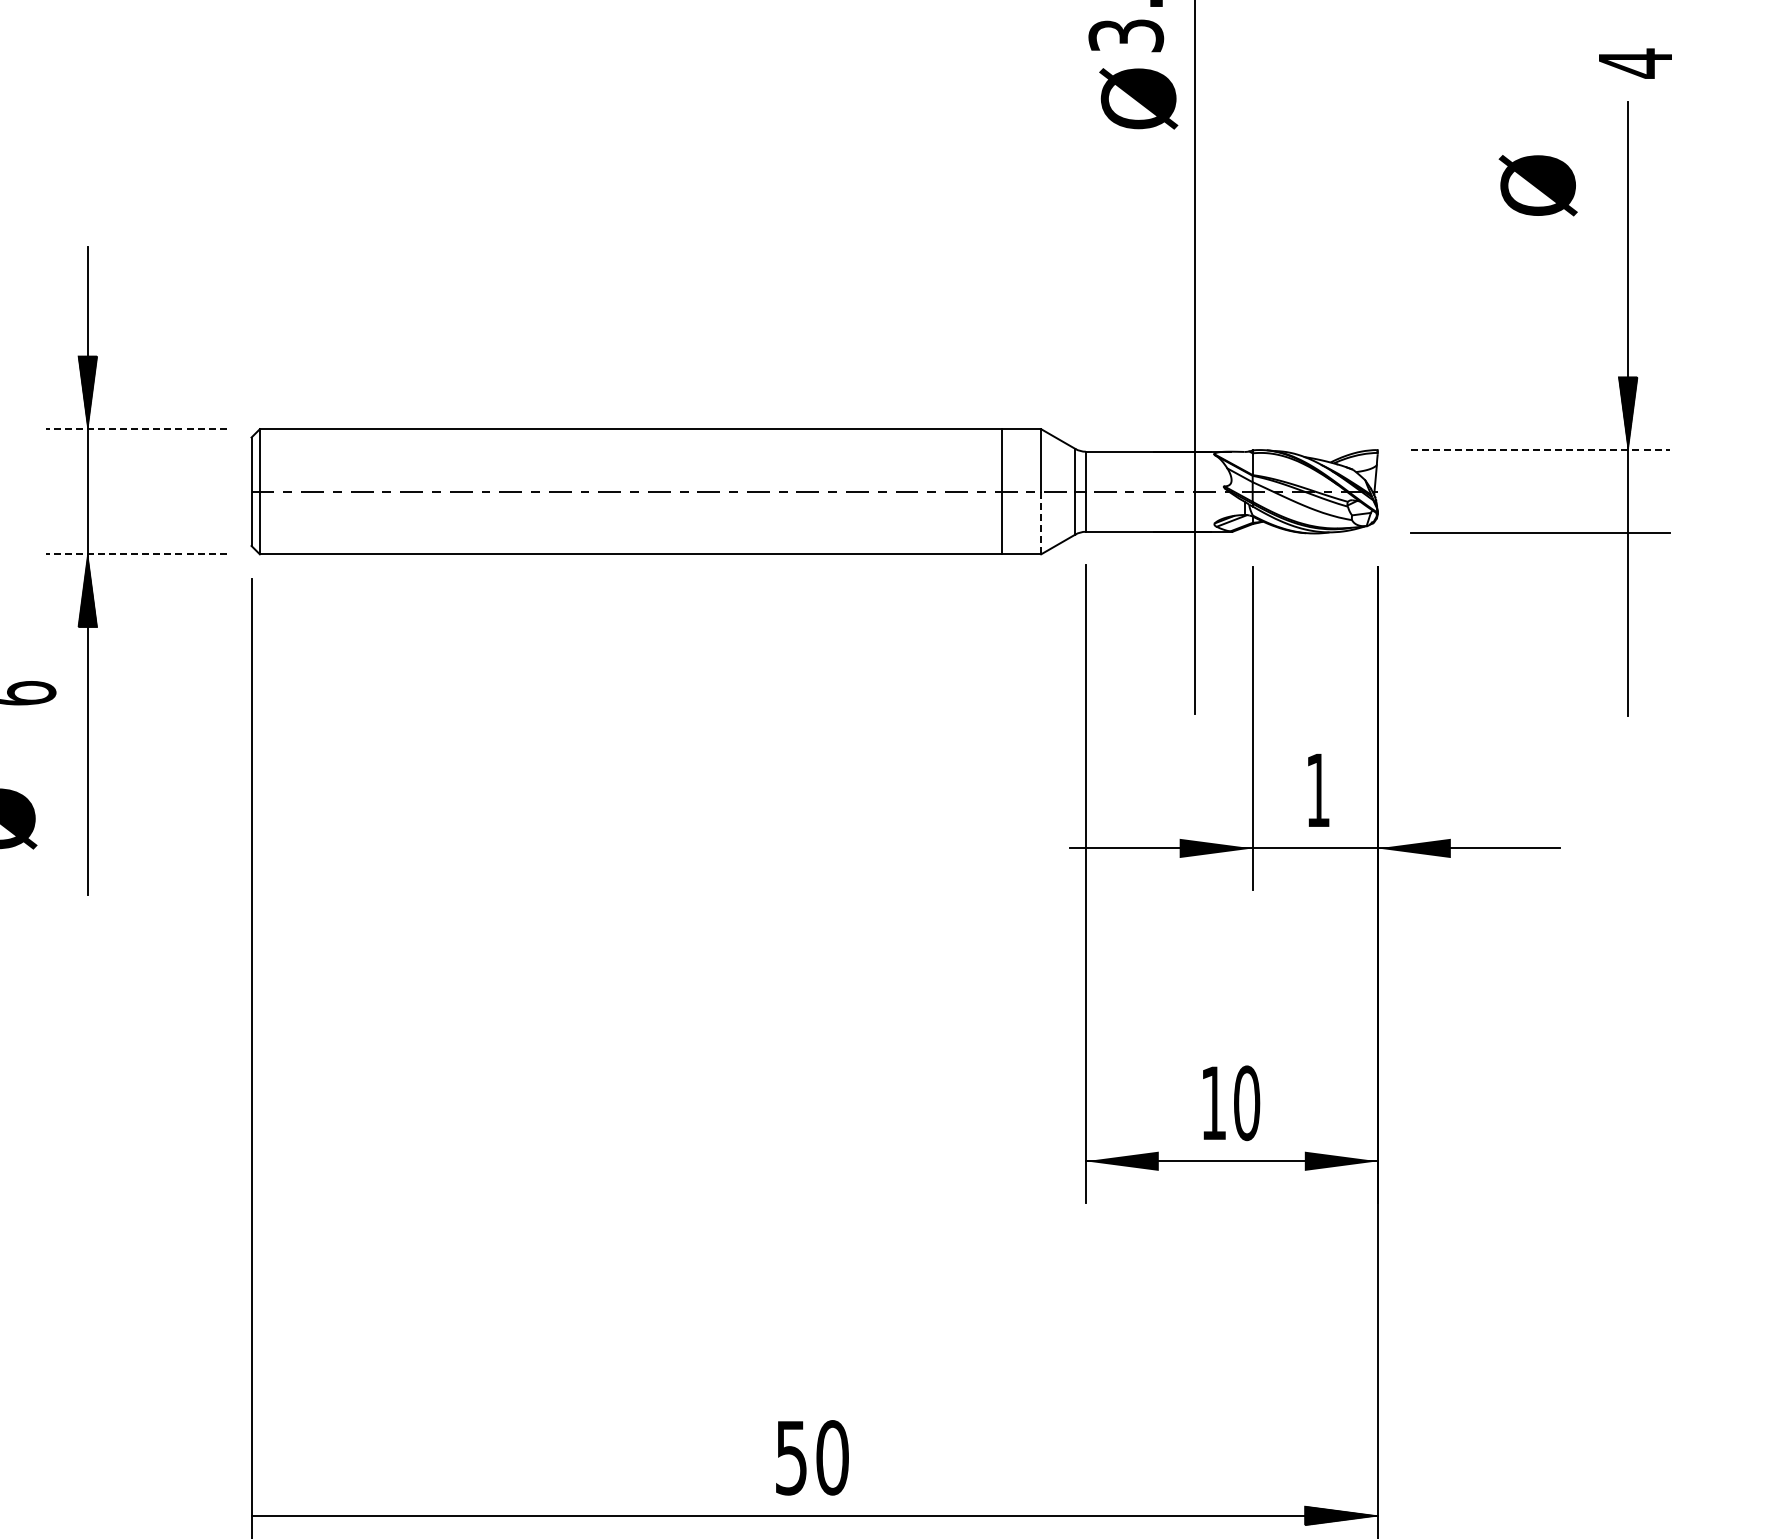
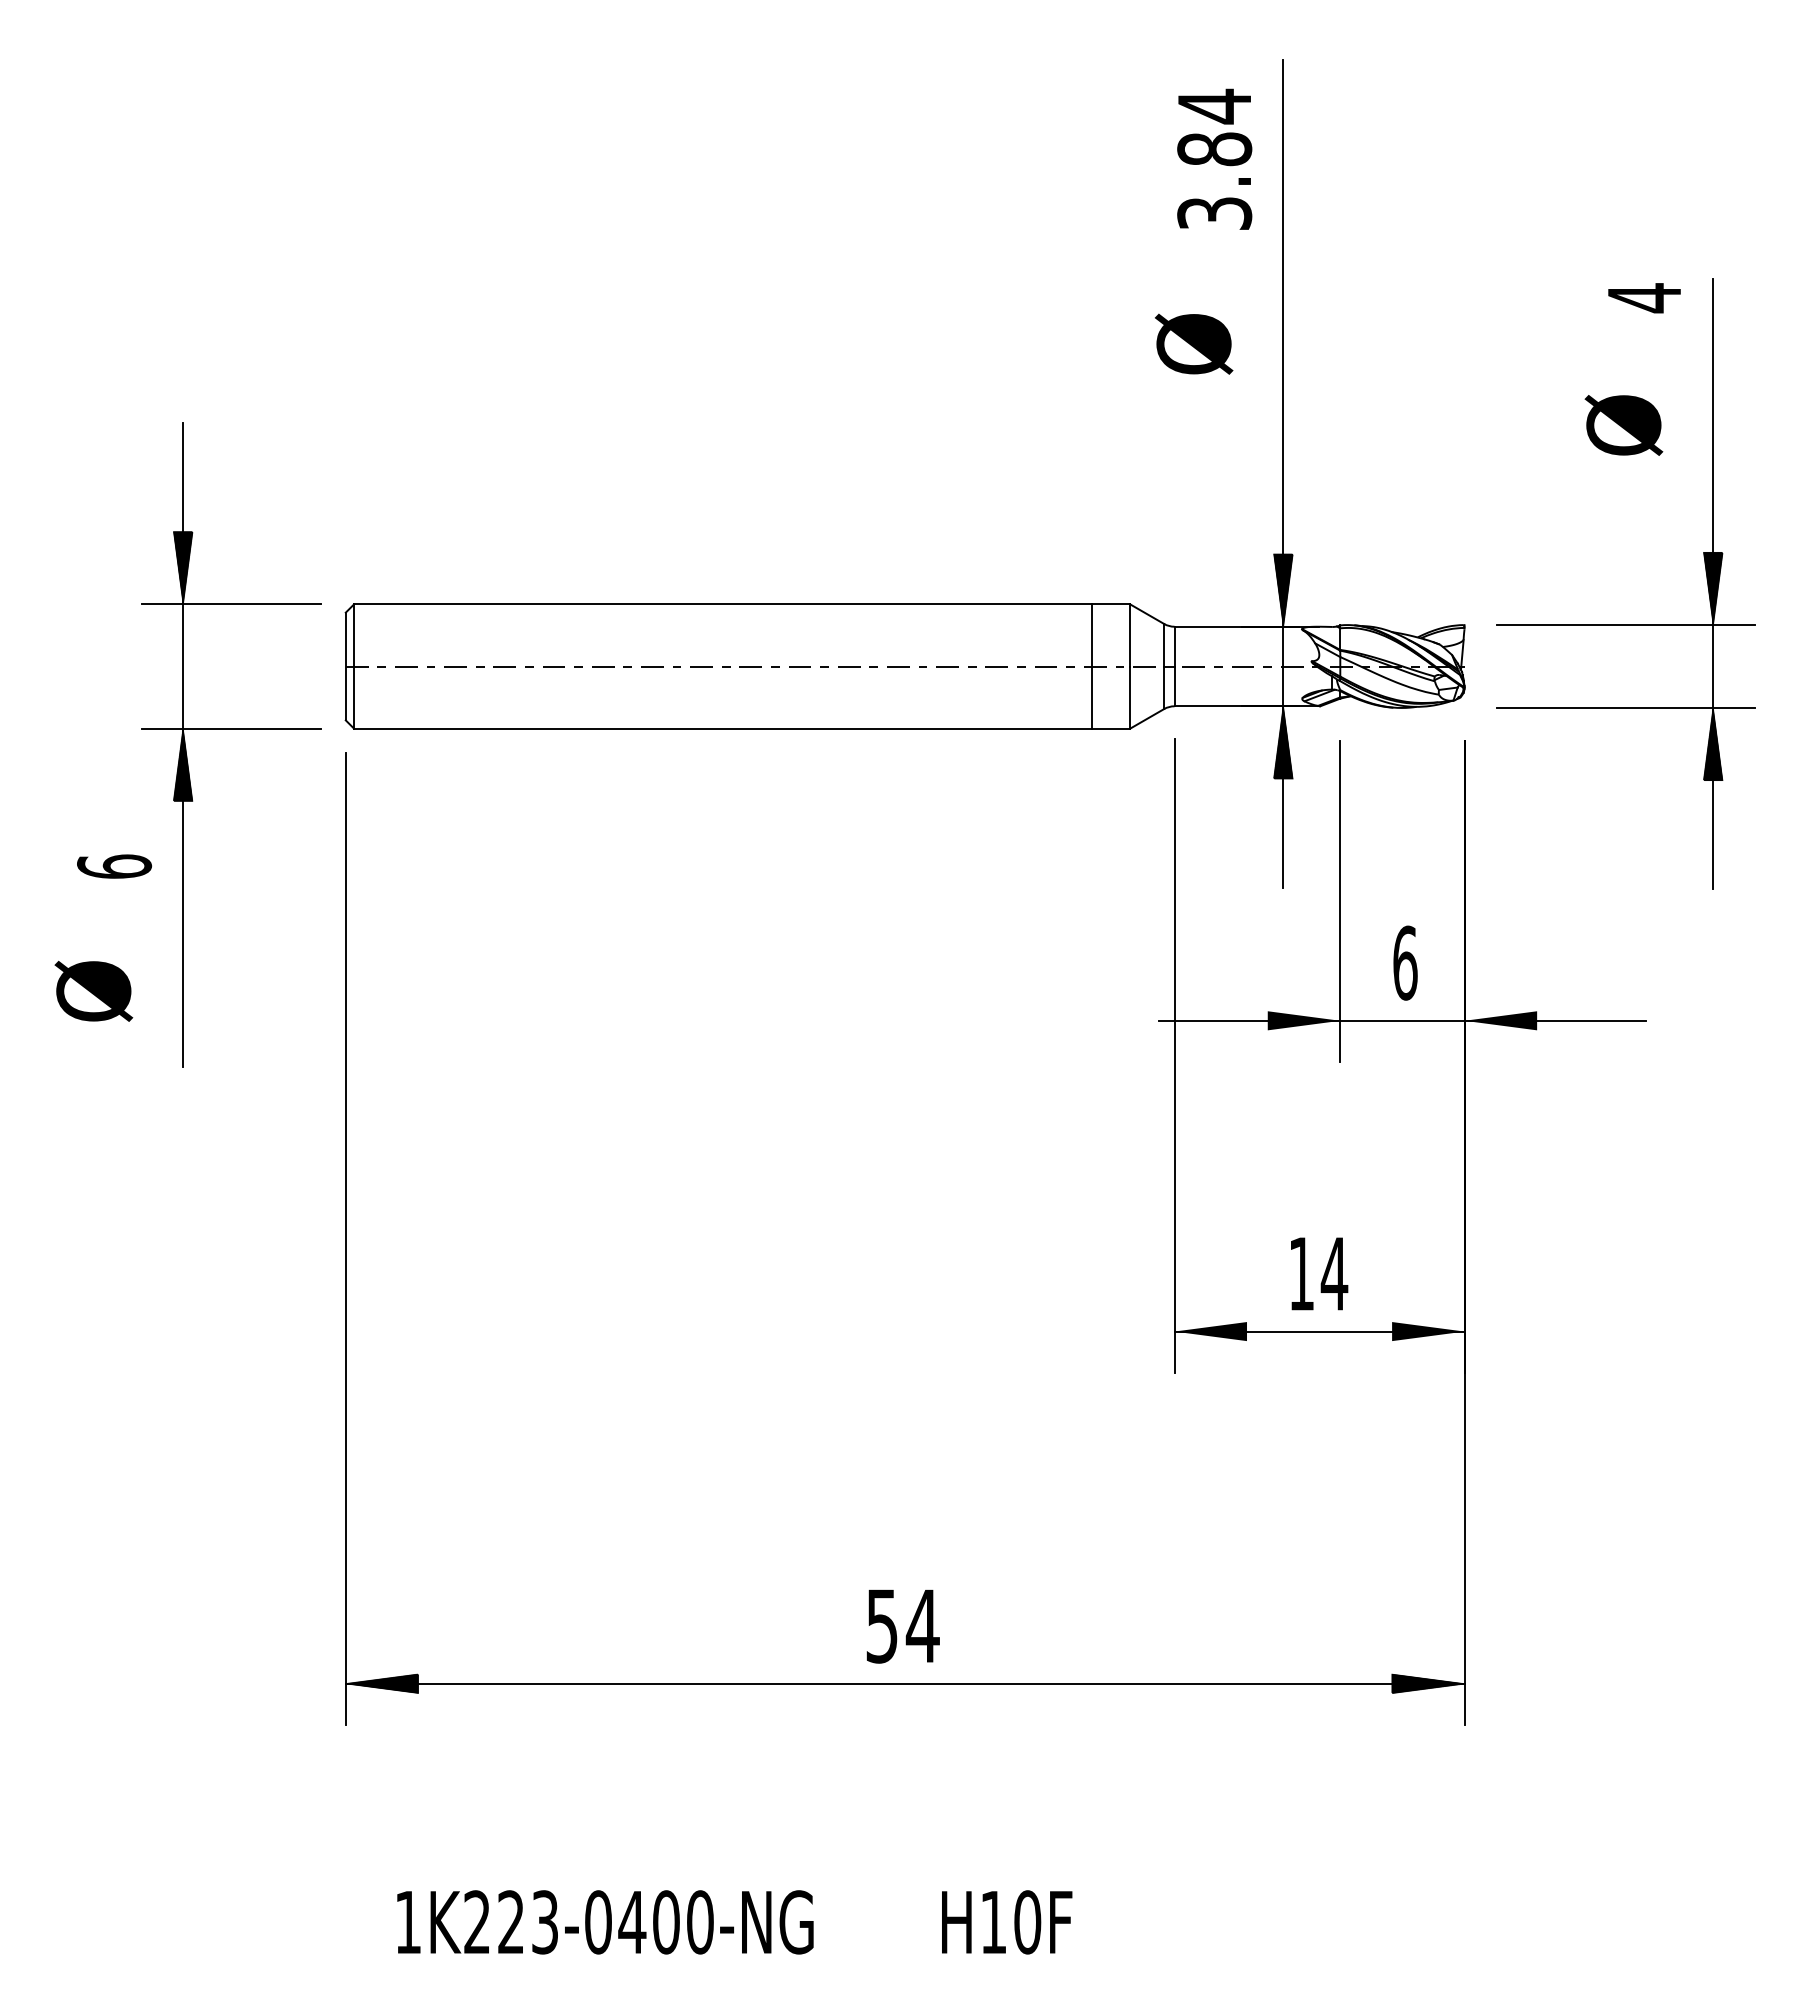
text: (1635, 63) -> (1644, 298), moved
text: (1139, 98) -> (1194, 343), moved
text: (1537, 185) -> (1623, 425), moved
hatch: (1194, 415) -> (1282, 590), added
line: (136, 429) -> (231, 604), dashed -> solid
line: (1540, 450) -> (1626, 625), dashed -> solid
line: (1041, 523) -> (1130, 698), dashed -> solid
line: (136, 554) -> (231, 728), dashed -> solid
hatch: (1194, 568) -> (1282, 742), added
hatch: (1627, 570) -> (1712, 744), added
text: (1318, 789) -> (1405, 962), 1 -> 6
text: (1246, 1102) -> (1334, 1273), 10 -> 14
text: (832, 1457) -> (922, 1625), 50 -> 54
hatch: (288, 1515) -> (382, 1683), added

